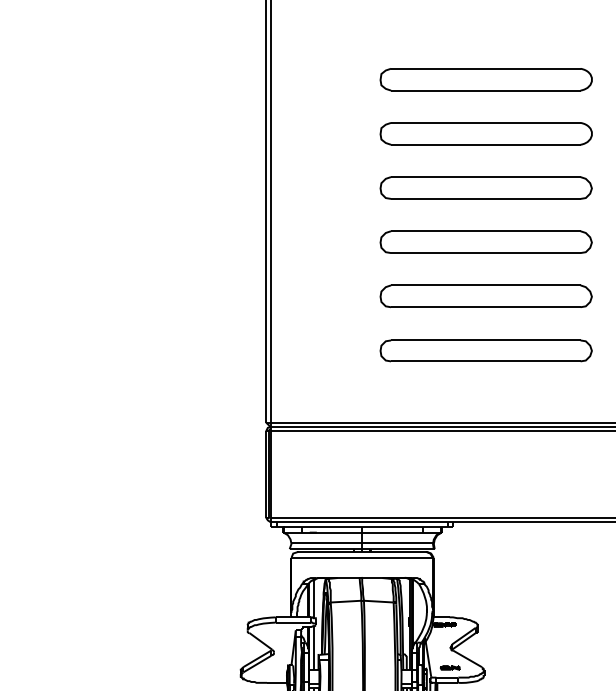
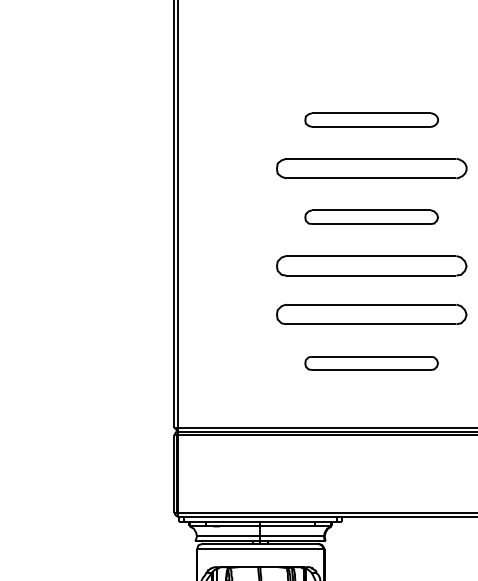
part: (485, 79) -> (371, 119), size x0.7
part: (485, 187) -> (371, 216), size x0.7
part: (485, 350) -> (371, 363), size x0.7

